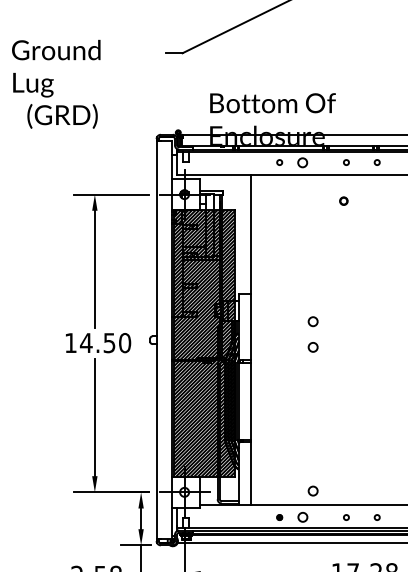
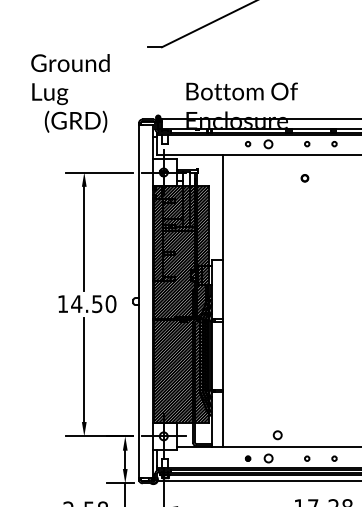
text: (56, 83) -> (70, 92), moved
circle: (312, 321) -> (277, 284), removed
circle: (312, 347) -> (277, 308), removed

